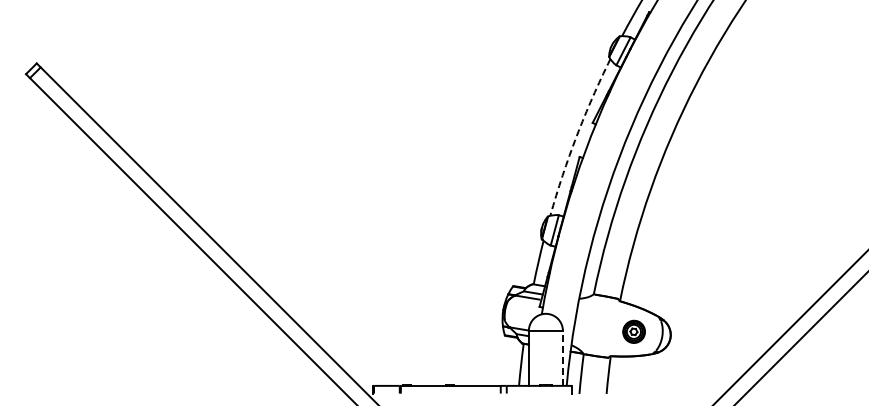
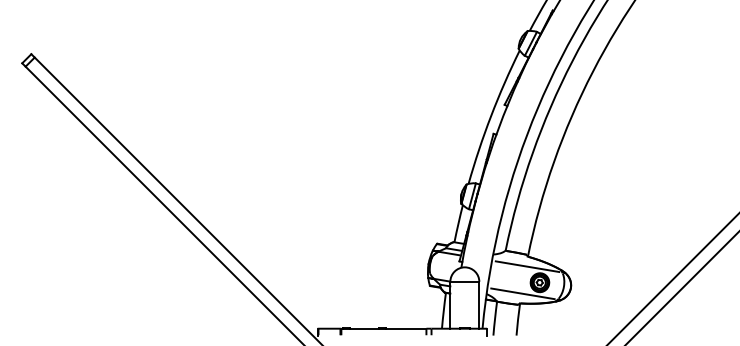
arc: (576, 136) -> (490, 116), dashed -> solid
line: (619, 312) -> (527, 266), added
line: (613, 344) -> (522, 293), added
line: (562, 358) -> (478, 305), dashed -> solid

